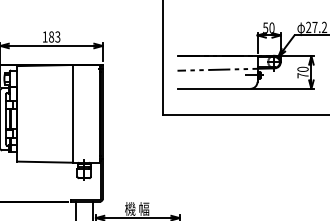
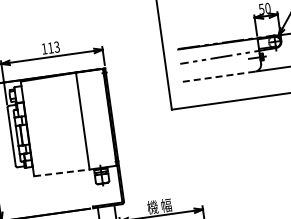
text: (51, 36) -> (50, 47), 183 -> 113
line: (214, 88) -> (219, 76), solid -> dashed
line: (45, 162) -> (62, 173), solid -> dashed

